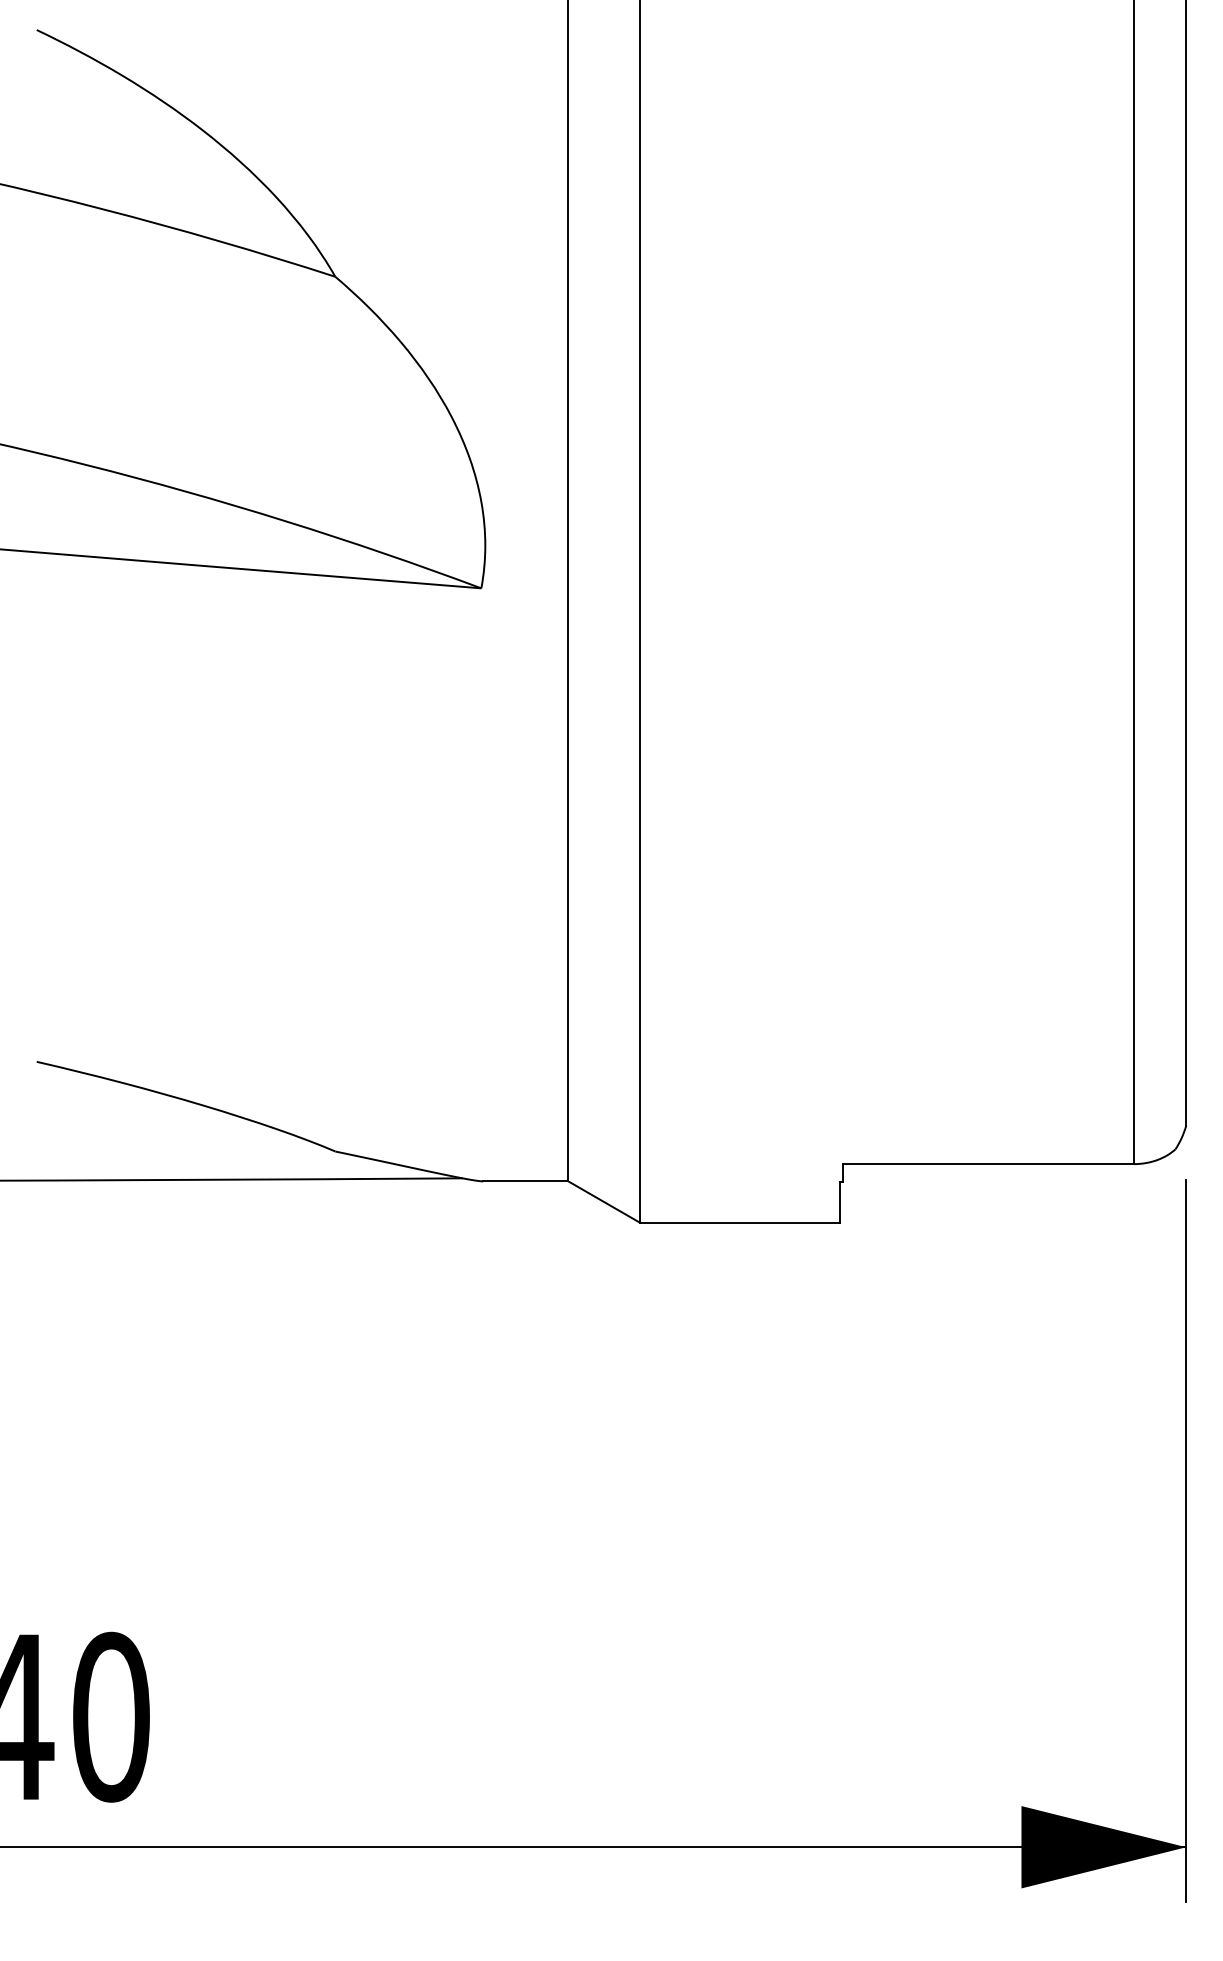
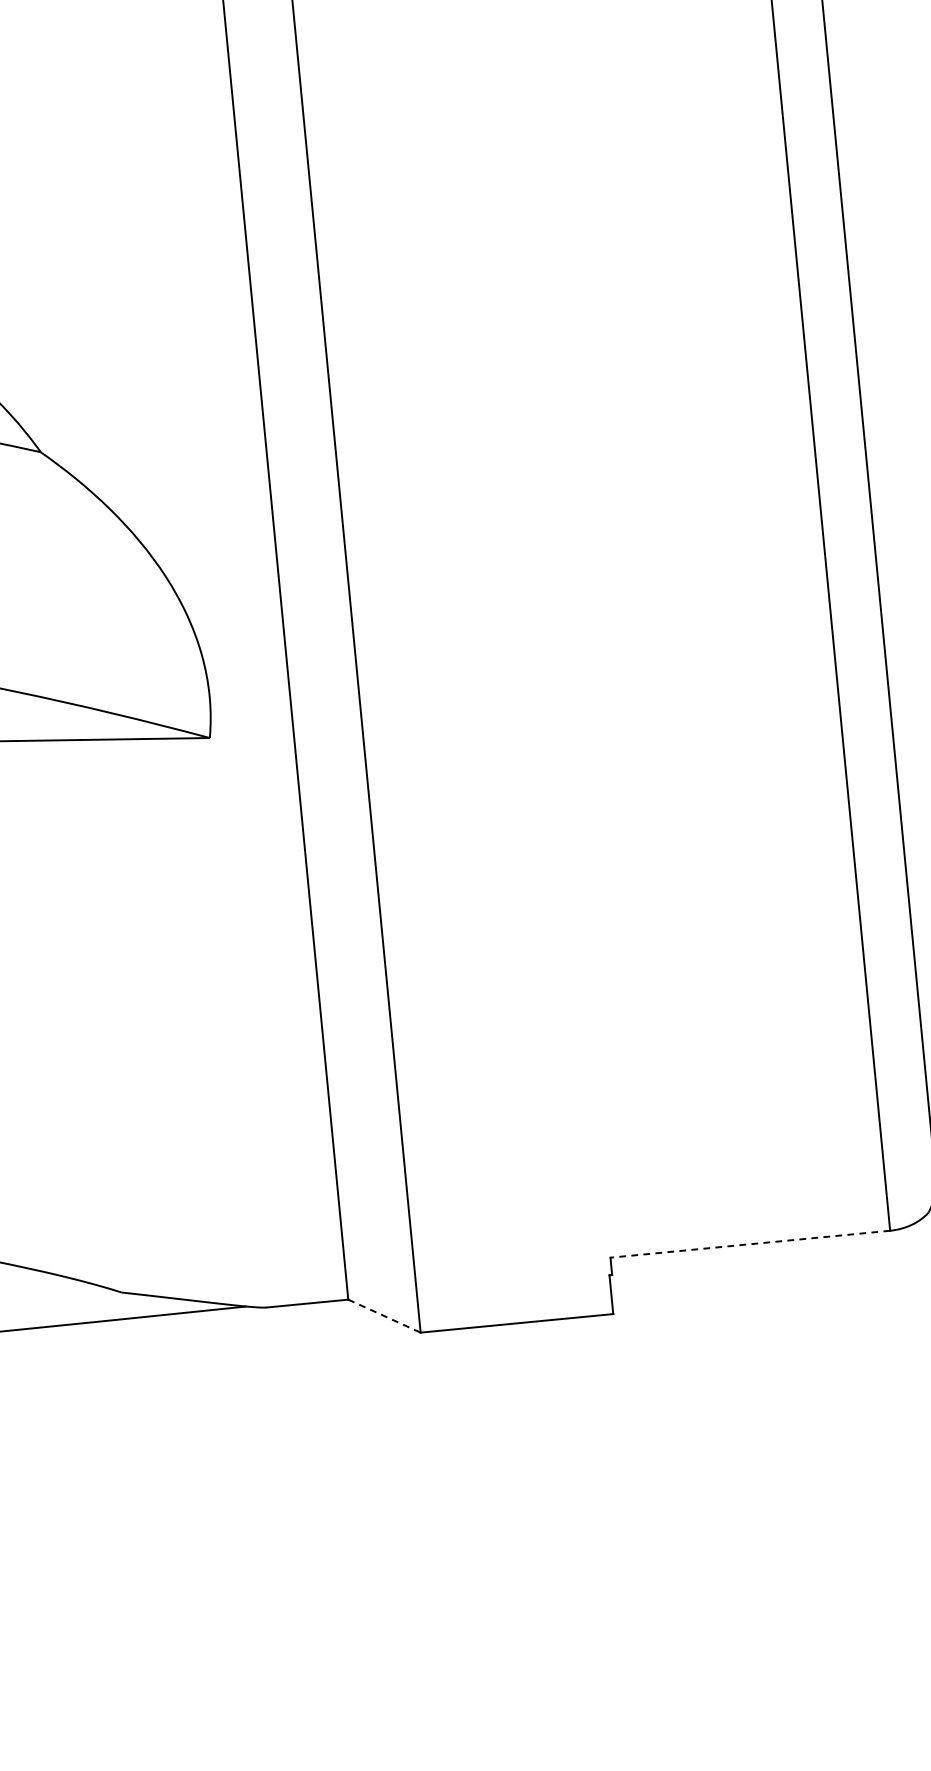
line: (988, 1164) -> (750, 1244), solid -> dashed
line: (604, 1202) -> (384, 1316), solid -> dashed

